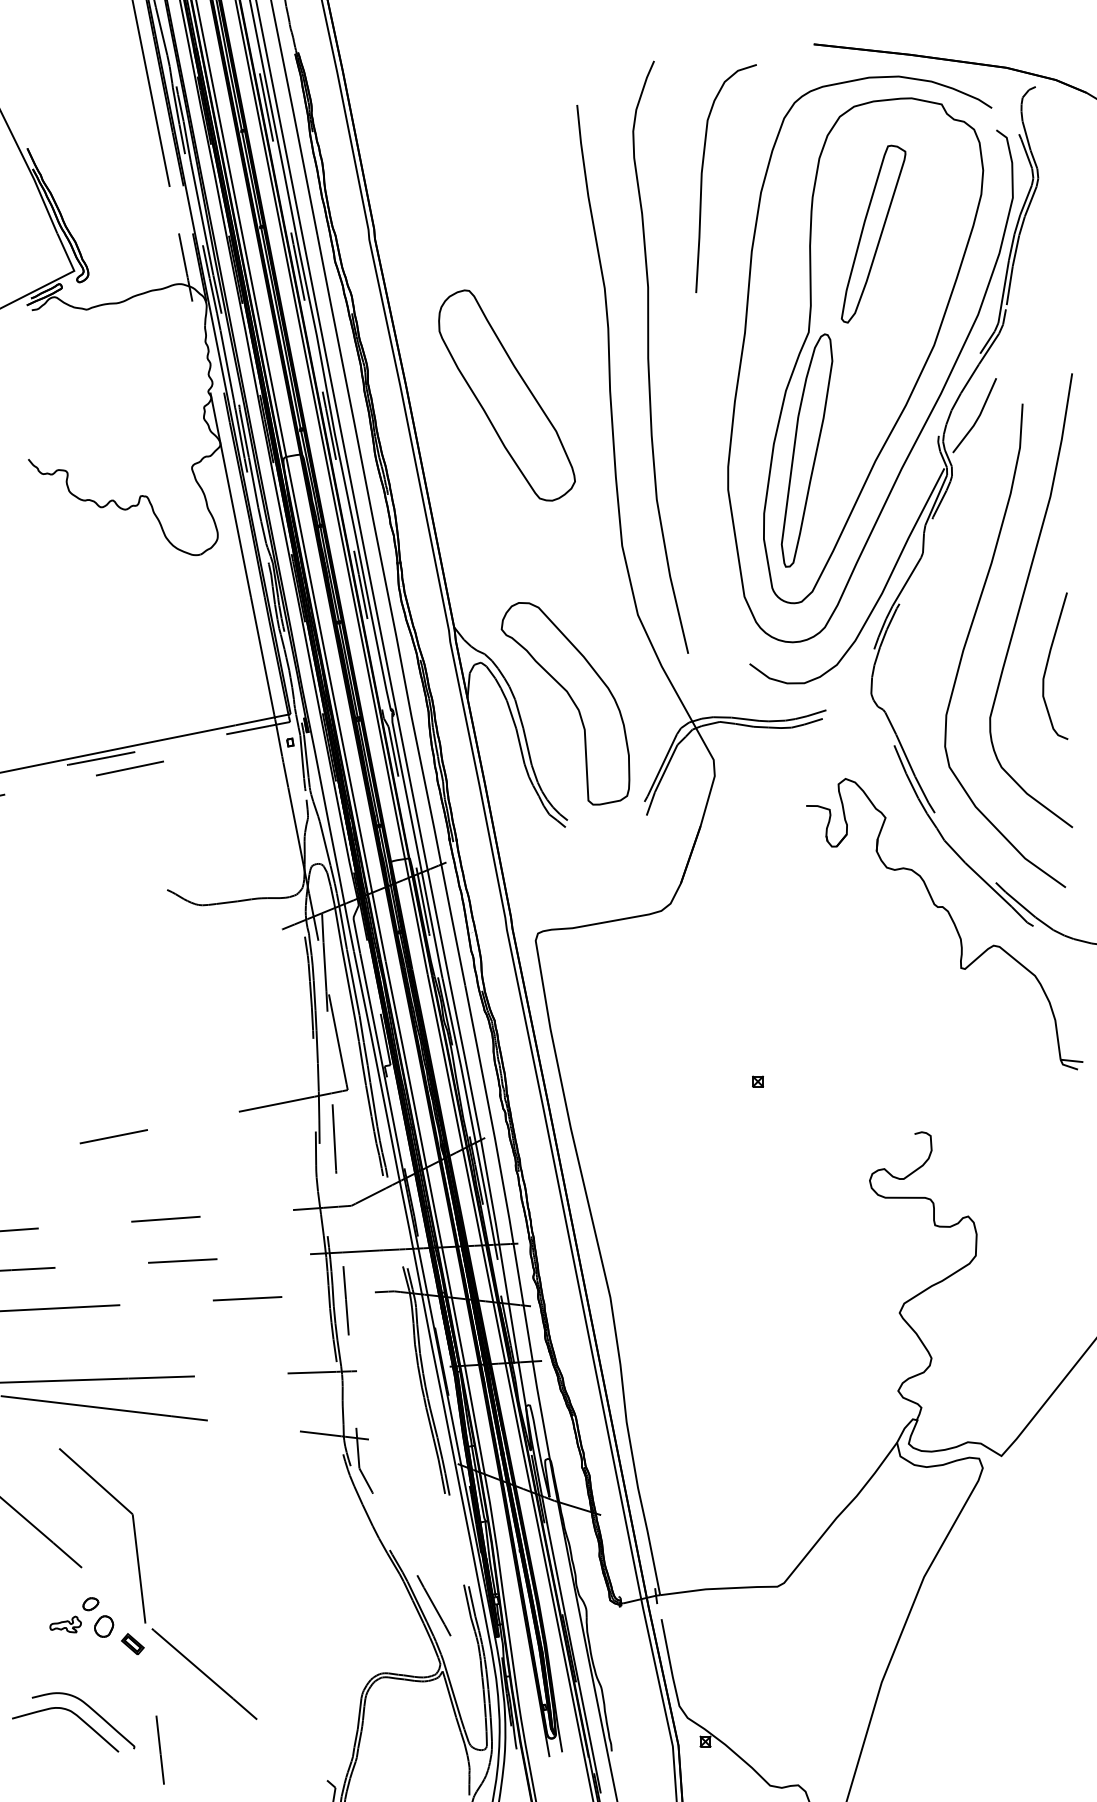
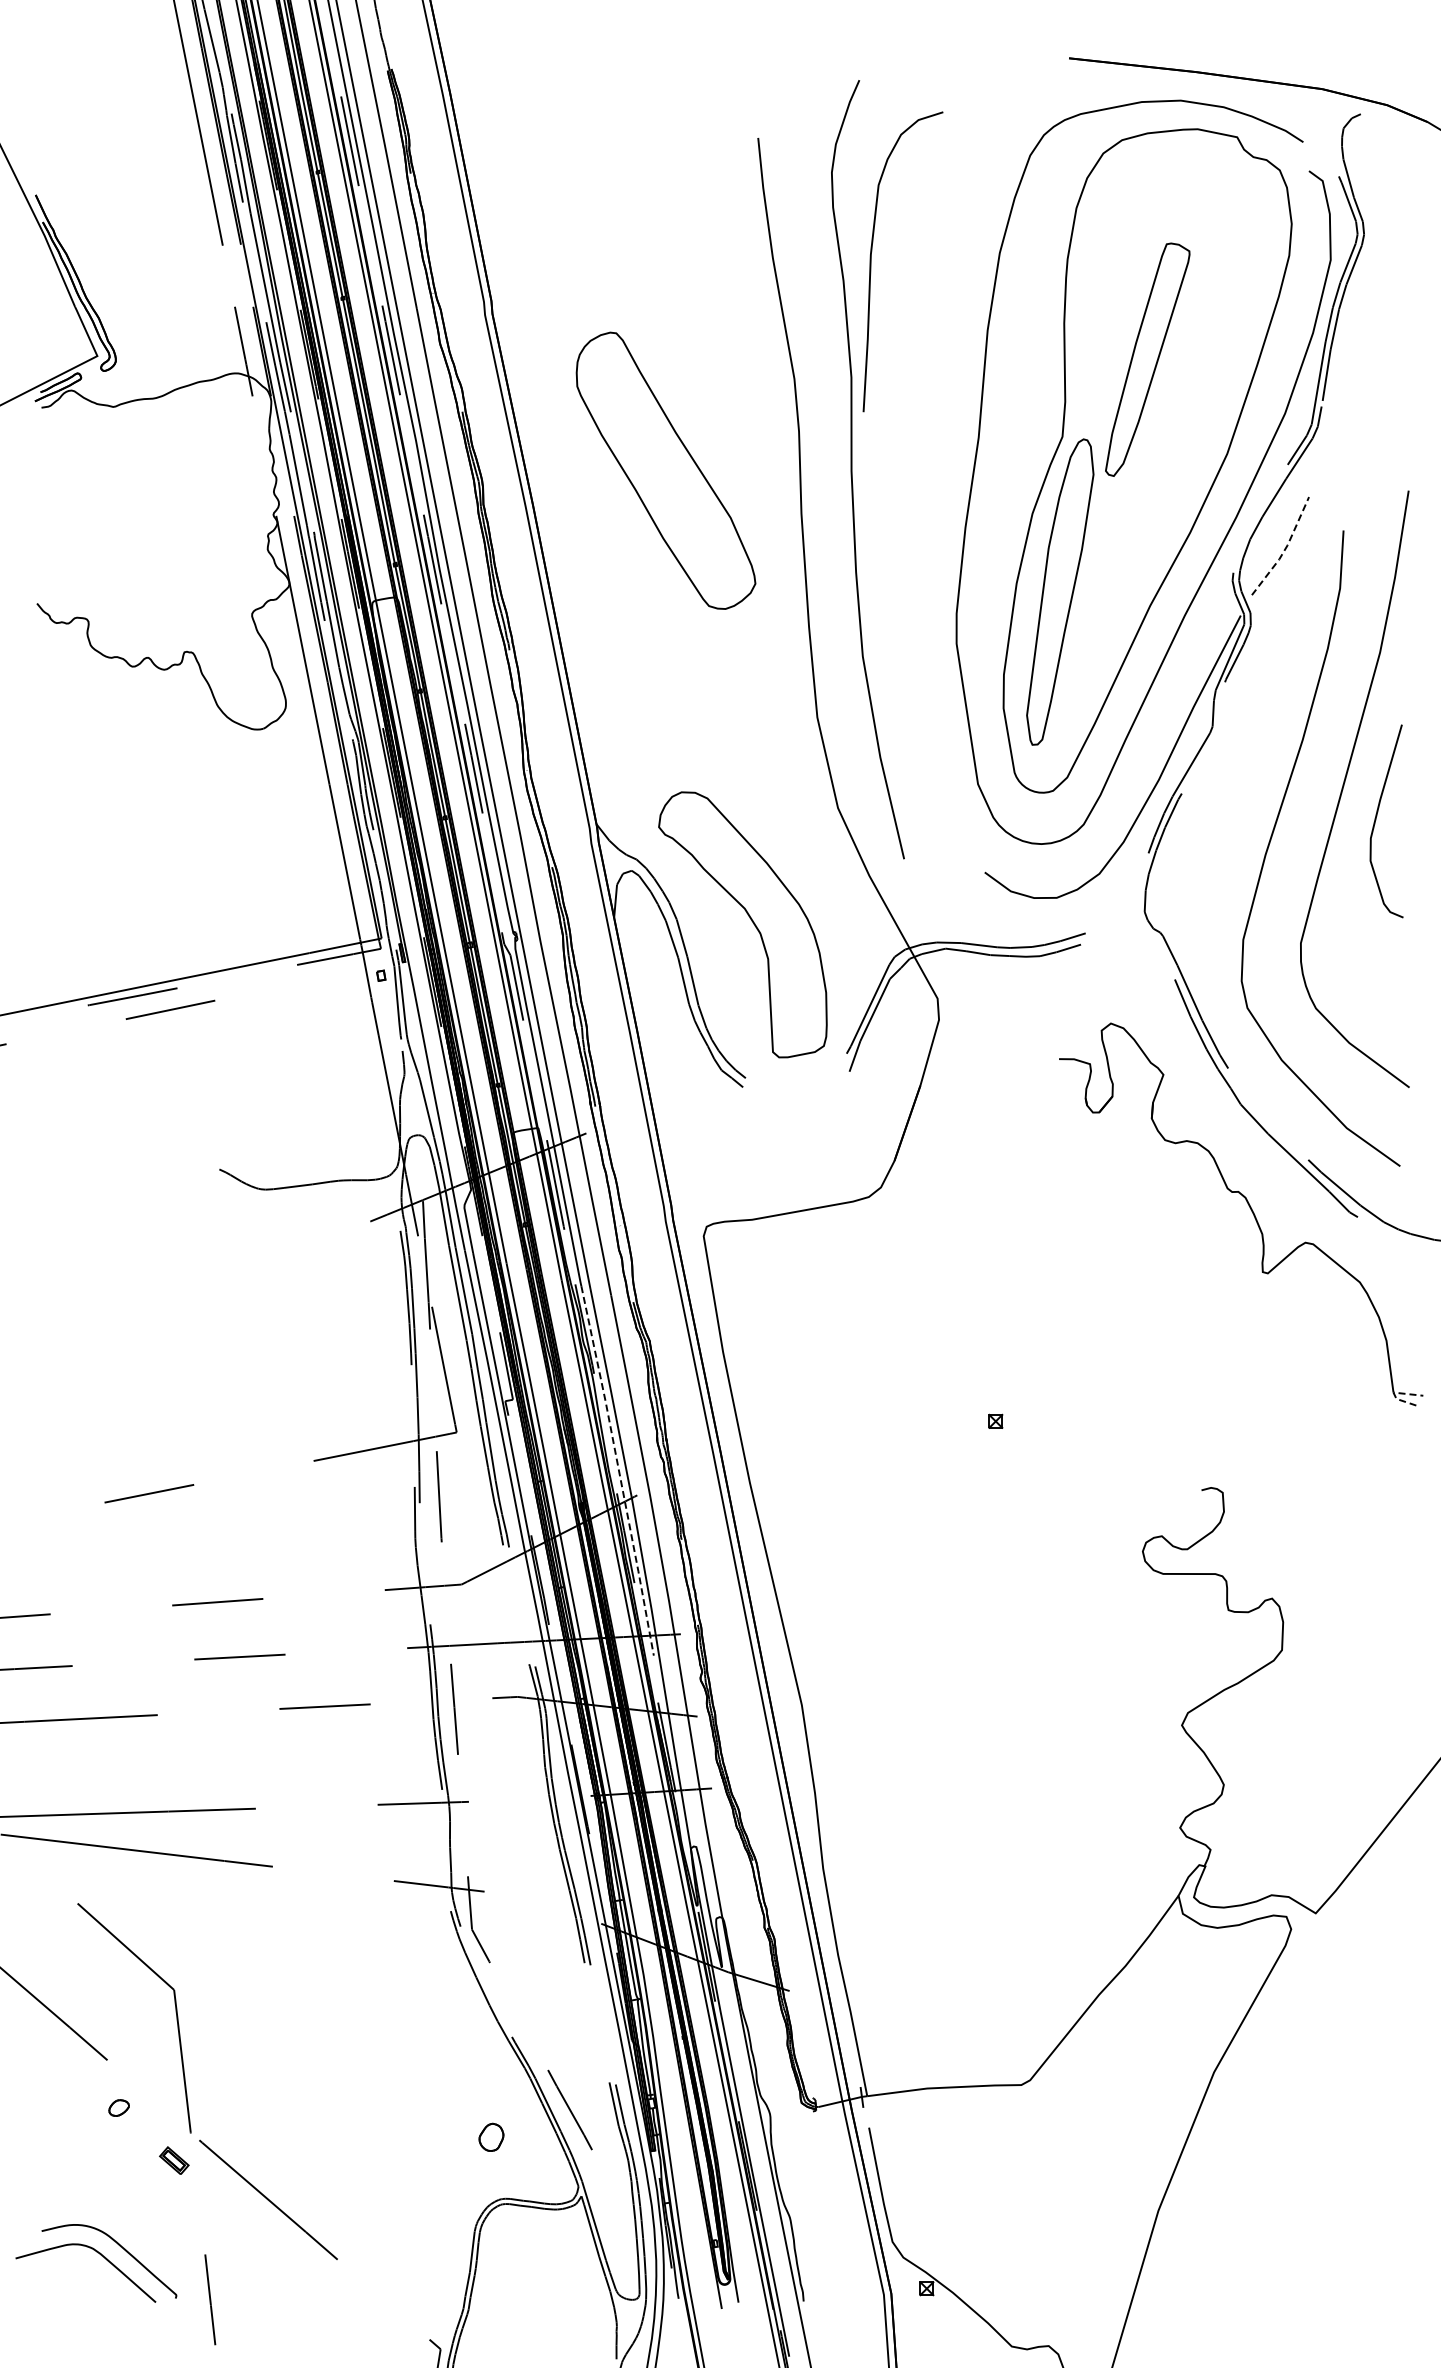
curve: (702, 178) -> (871, 261), moved
part: (873, 233) -> (1147, 359), moved
part: (506, 395) -> (665, 470), moved
line: (978, 417) -> (1285, 548), solid -> dashed
curve: (1047, 665) -> (1376, 820), moved
line: (1060, 1059) -> (1393, 1392), solid -> dashed
line: (470, 1119) -> (618, 1470), solid -> dashed
part: (66, 1624) -> (86, 2134), removed
part: (104, 1625) -> (491, 2136), moved

